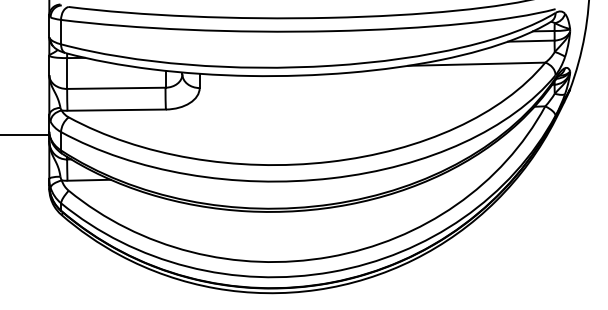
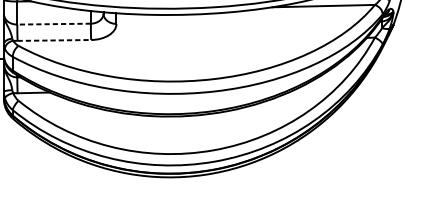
line: (115, 88) -> (53, 24), solid -> dashed
line: (117, 110) -> (54, 40), solid -> dashed

